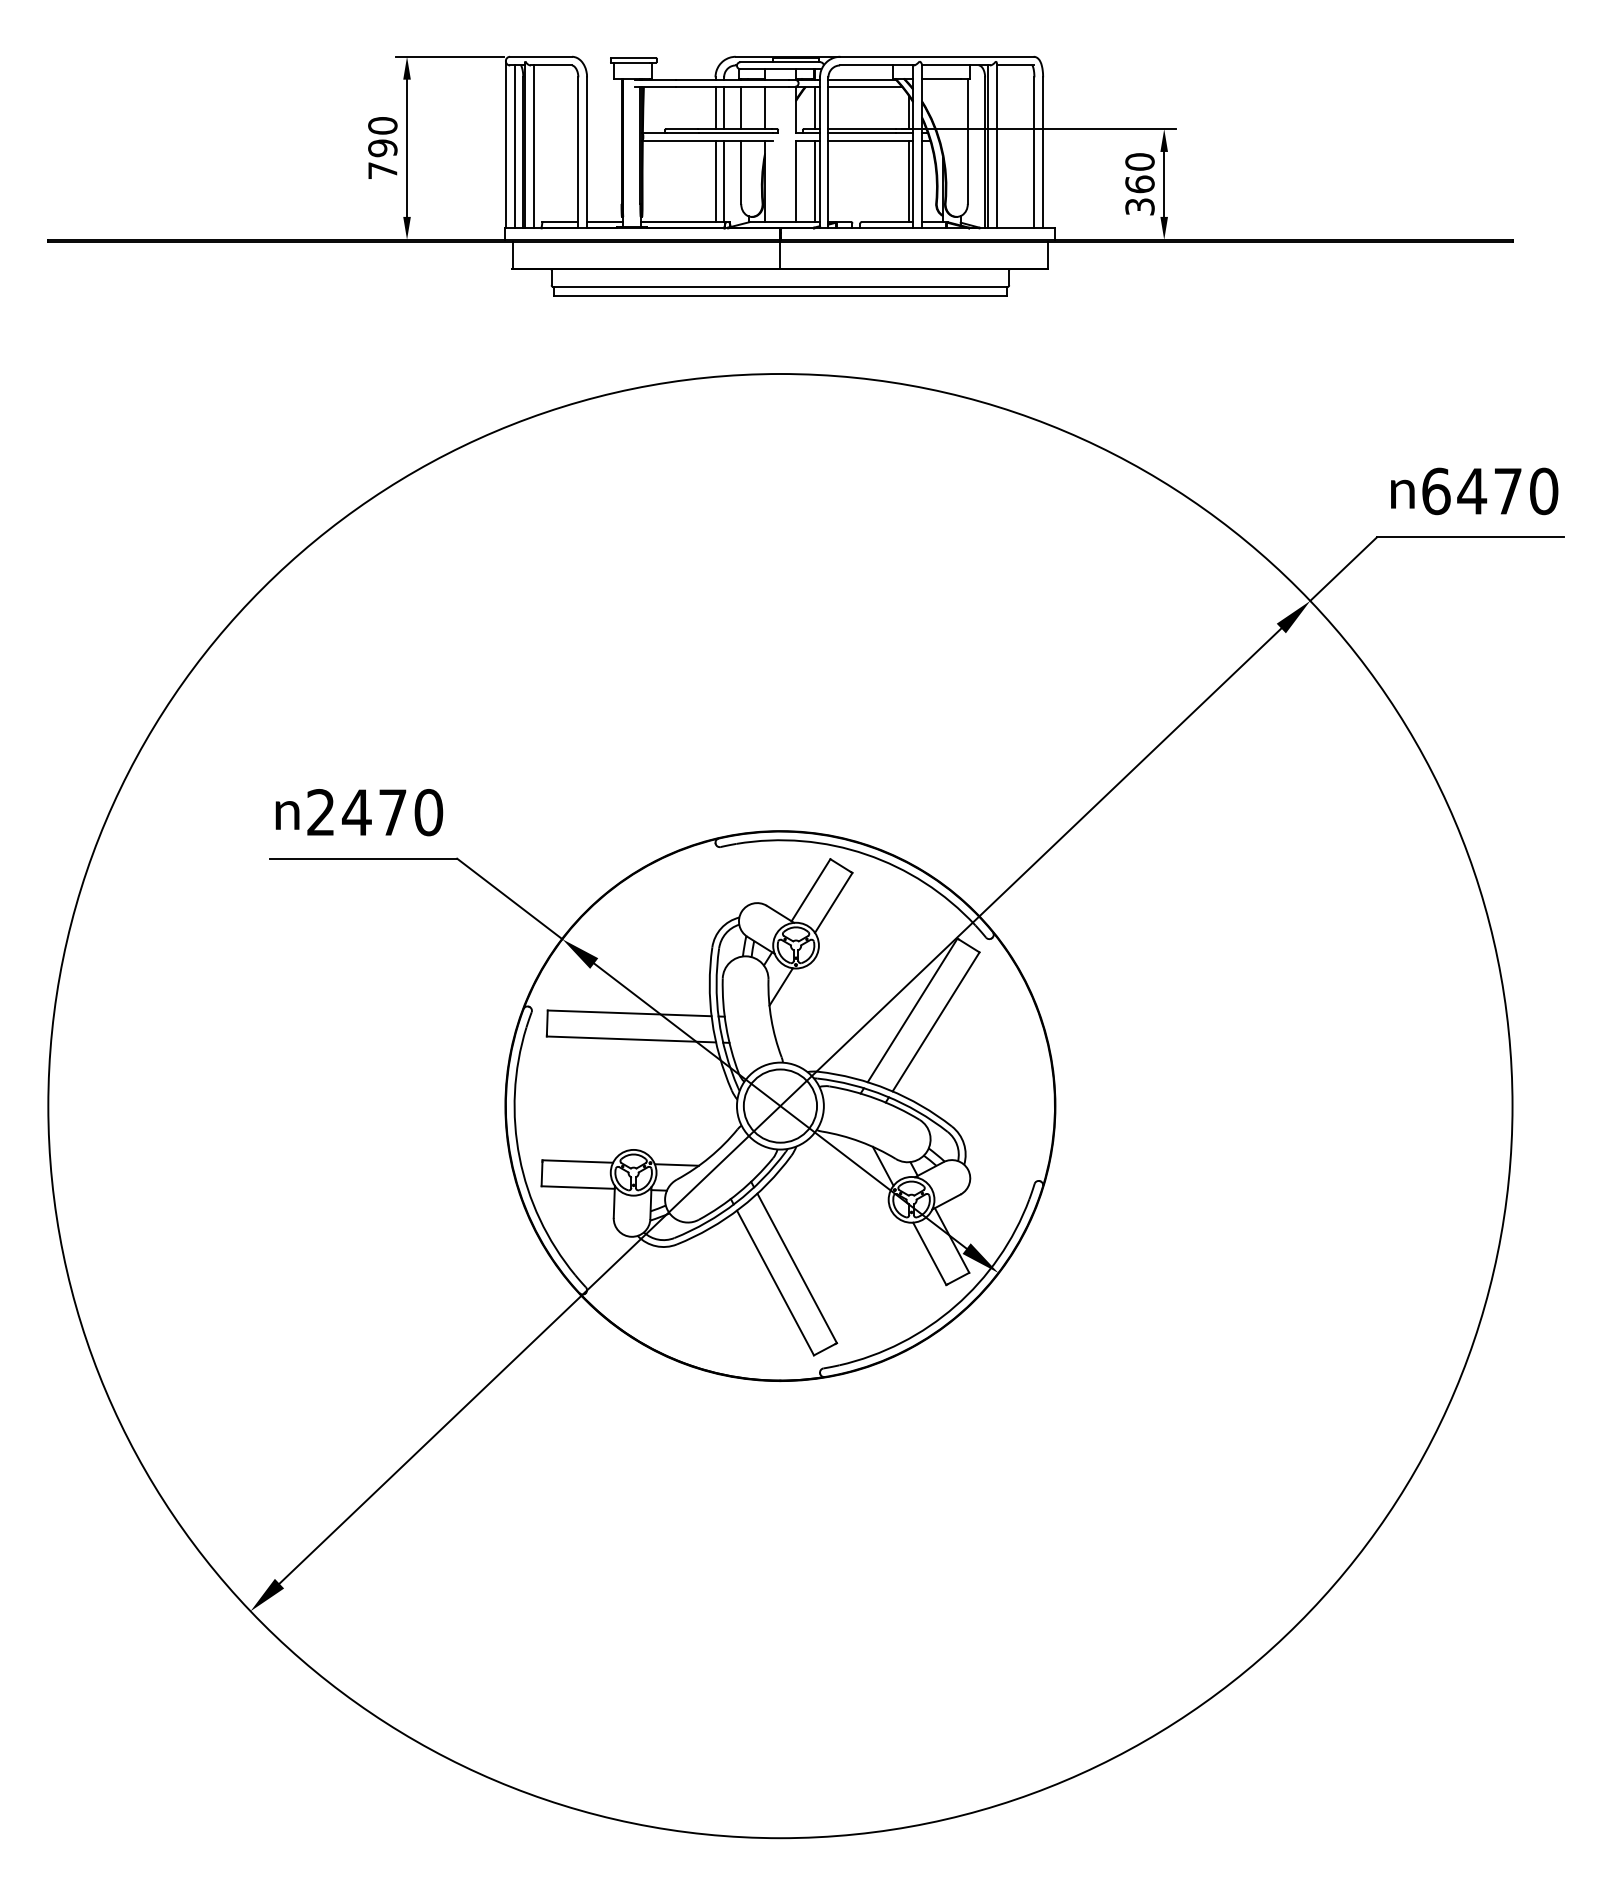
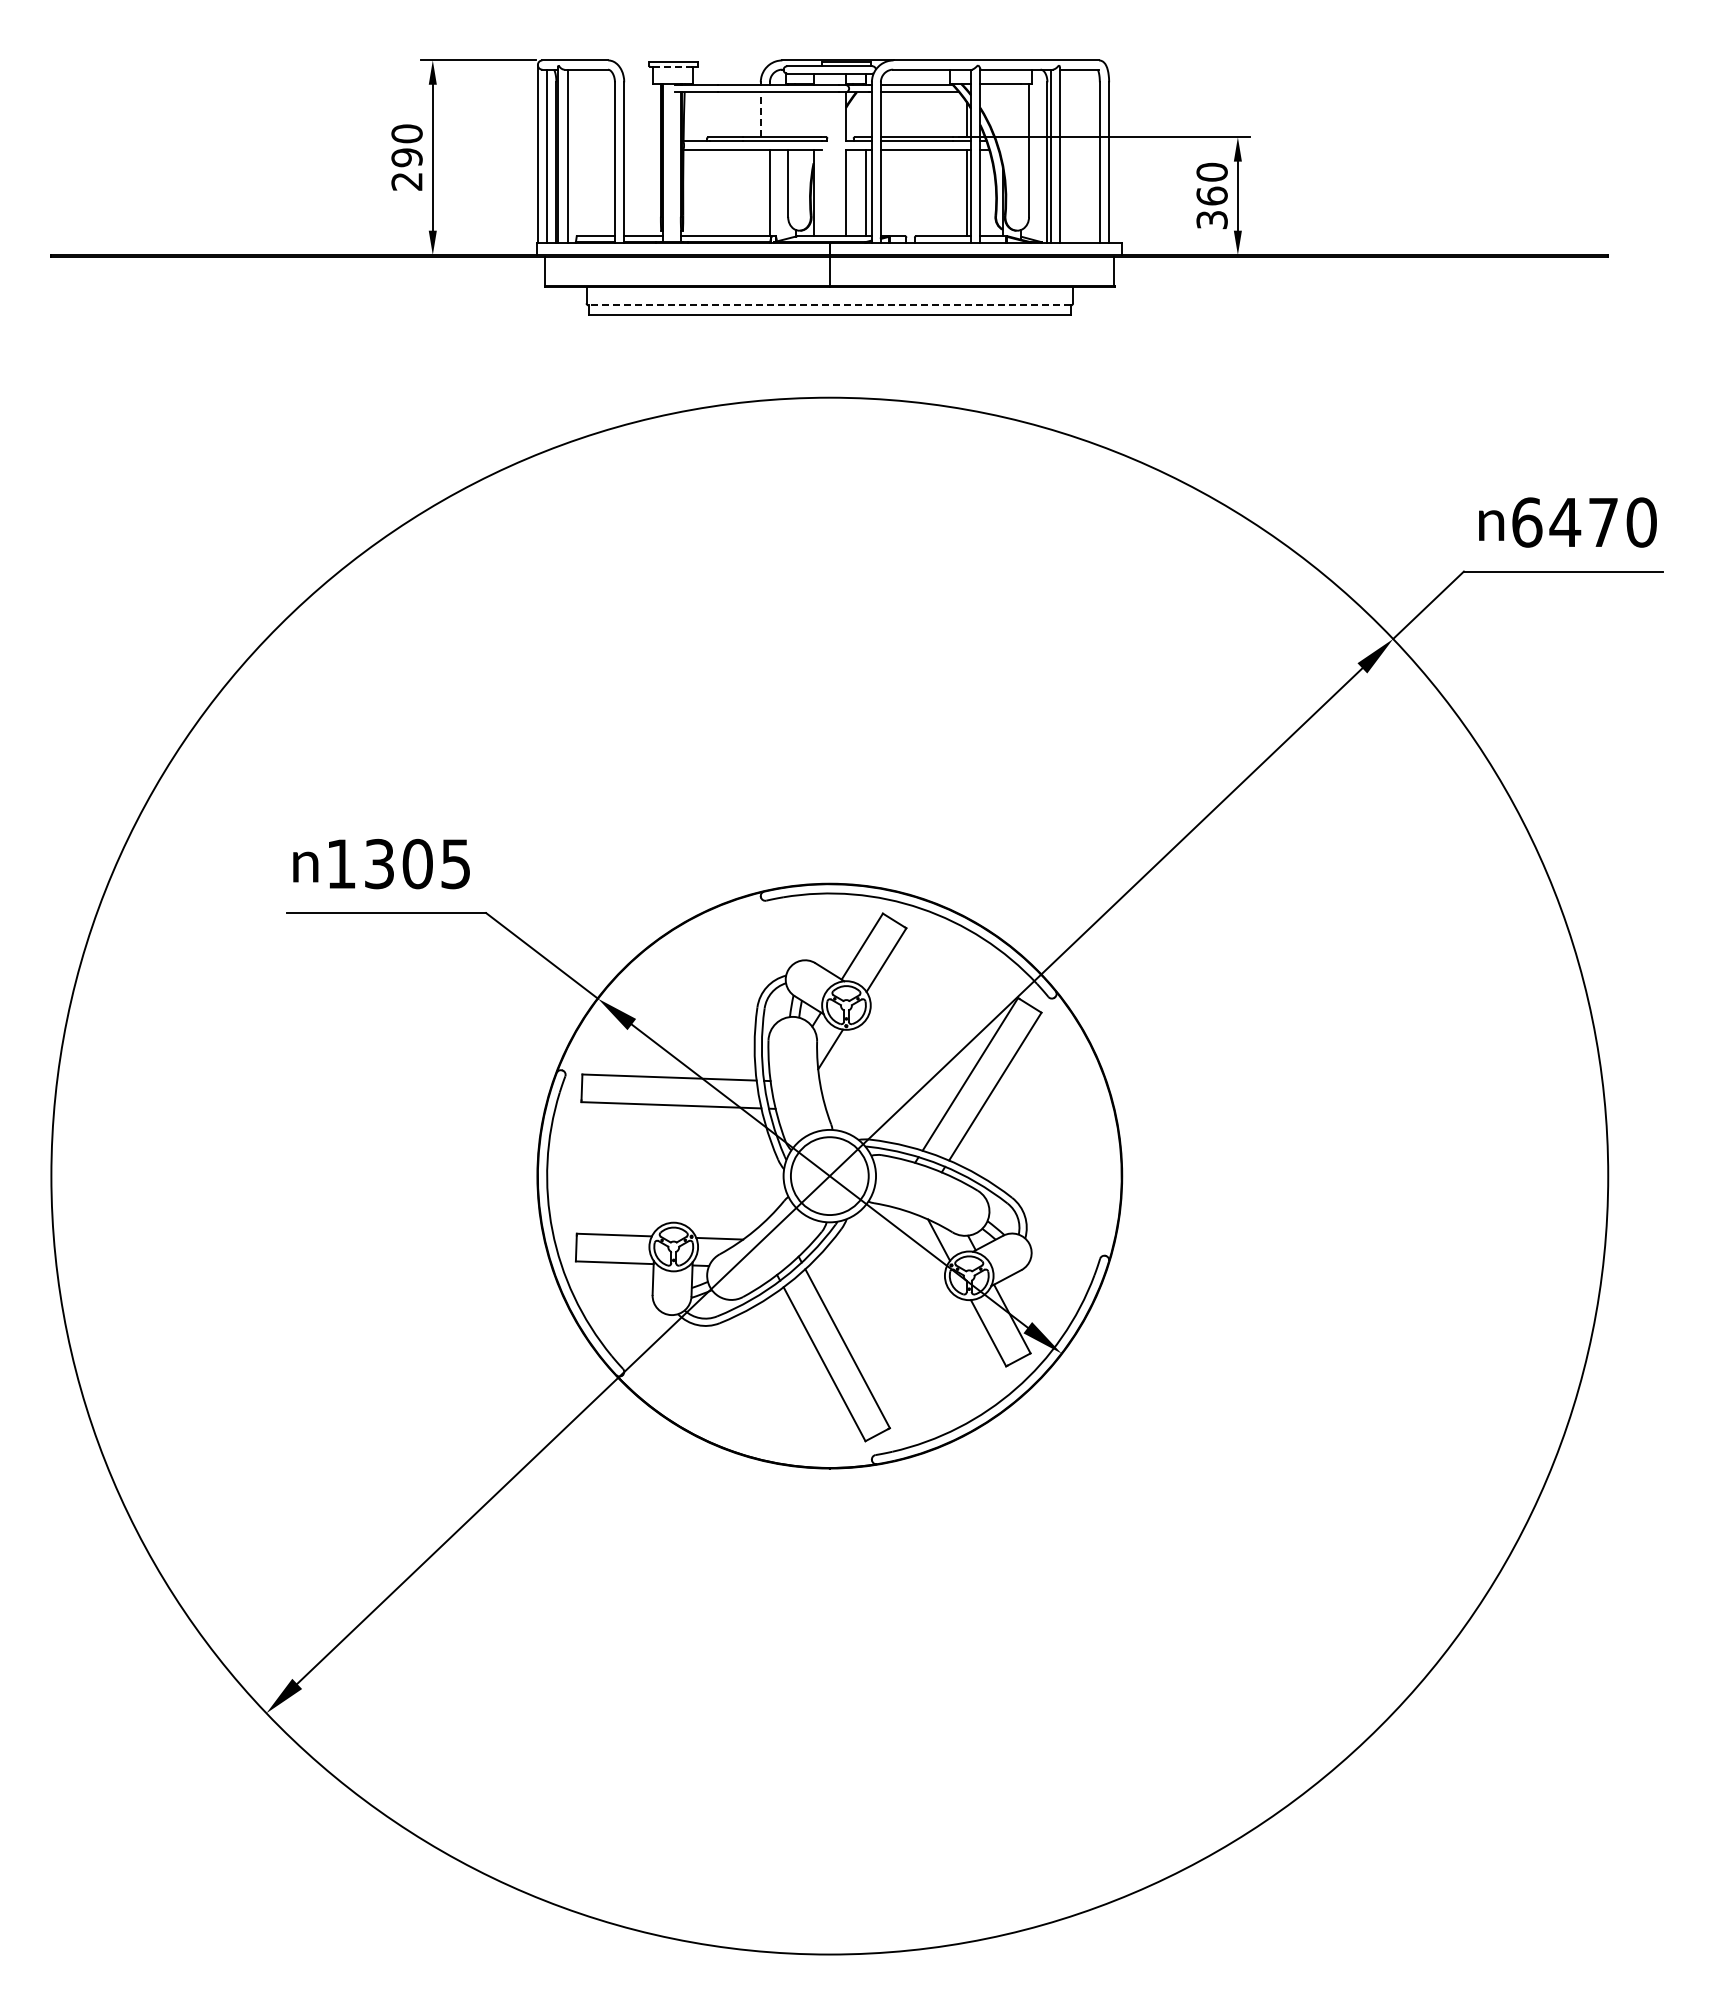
line: (632, 62) -> (672, 66), solid -> dashed
line: (715, 107) -> (760, 114), solid -> dashed
line: (723, 107) -> (769, 114), removed
line: (741, 107) -> (788, 114), removed
line: (765, 107) -> (813, 114), removed
line: (814, 107) -> (866, 114), removed
text: (382, 170) -> (406, 181), 790 -> 290
line: (715, 181) -> (760, 193), removed
line: (780, 287) -> (829, 305), solid -> dashed
text: (374, 812) -> (398, 863), 2470 -> 1305

